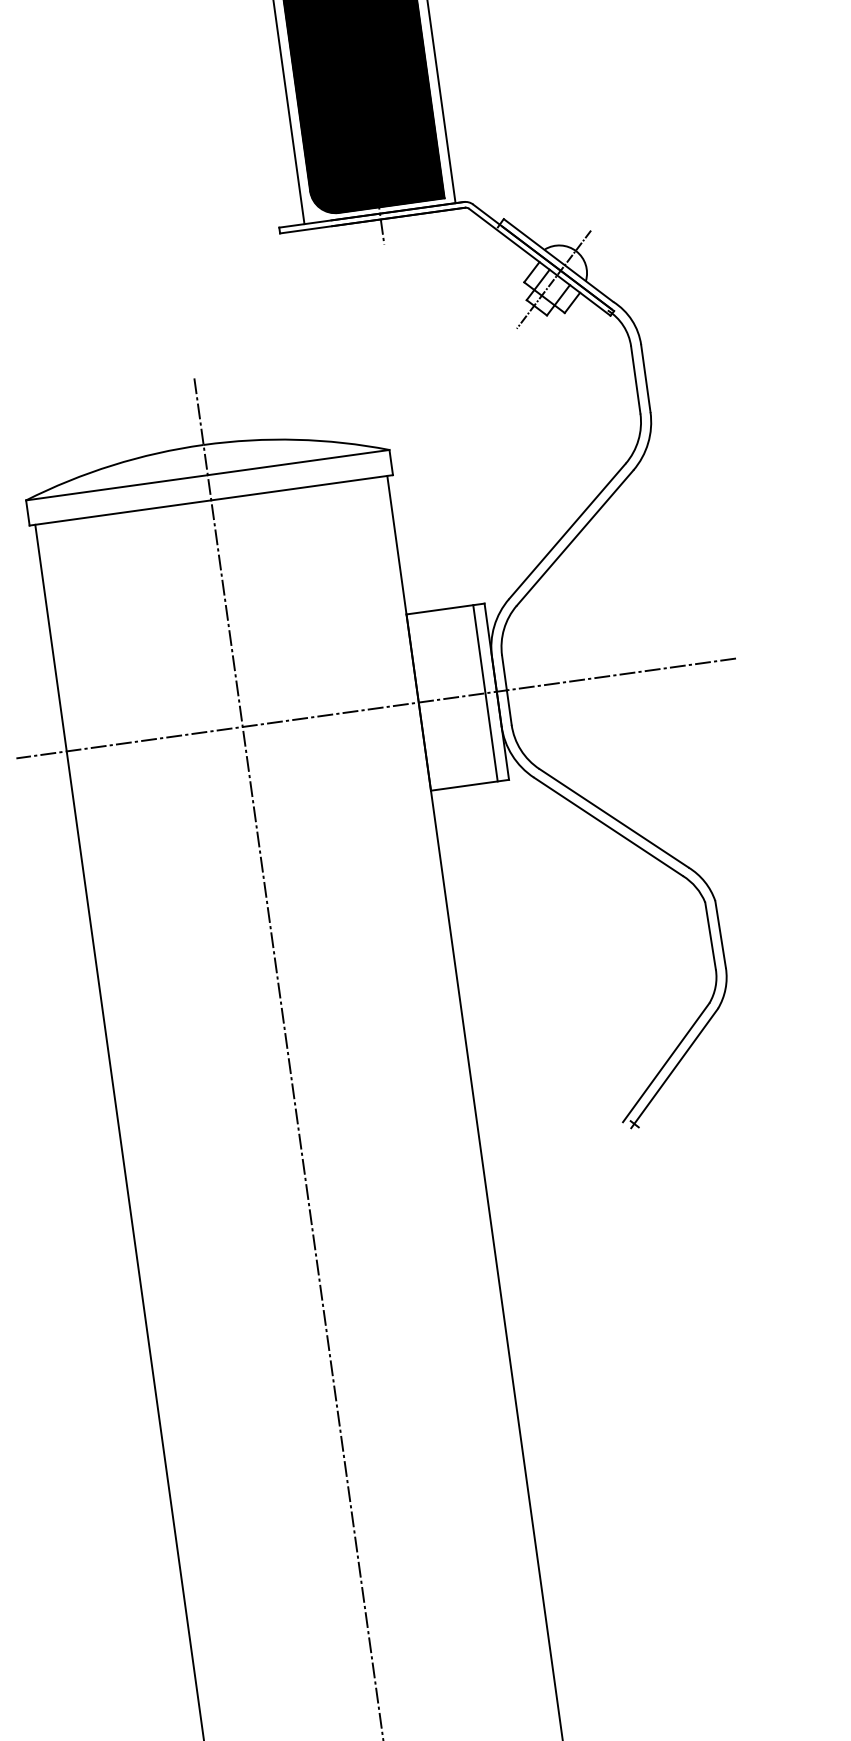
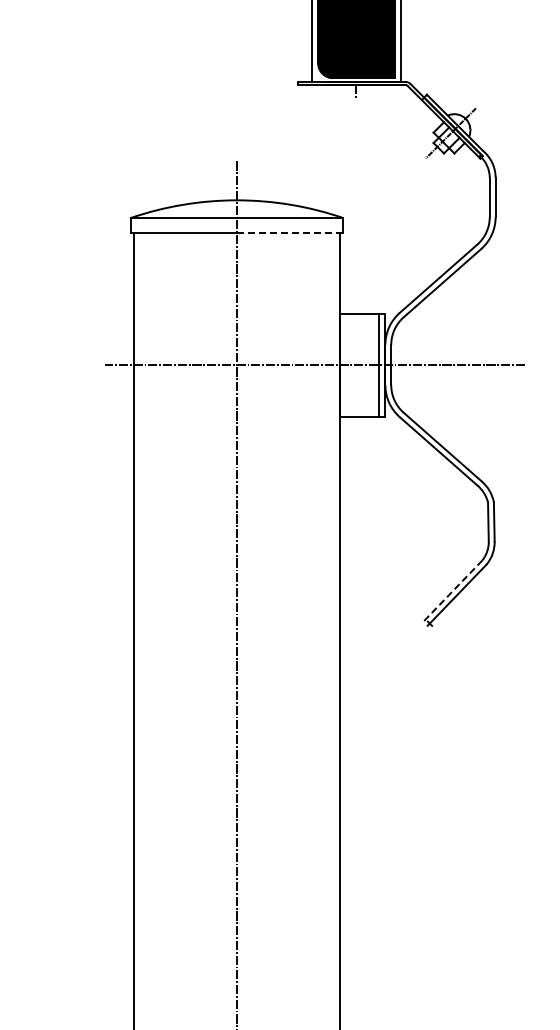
line: (302, 487) -> (290, 232), solid -> dashed
line: (665, 1063) -> (452, 591), solid -> dashed

